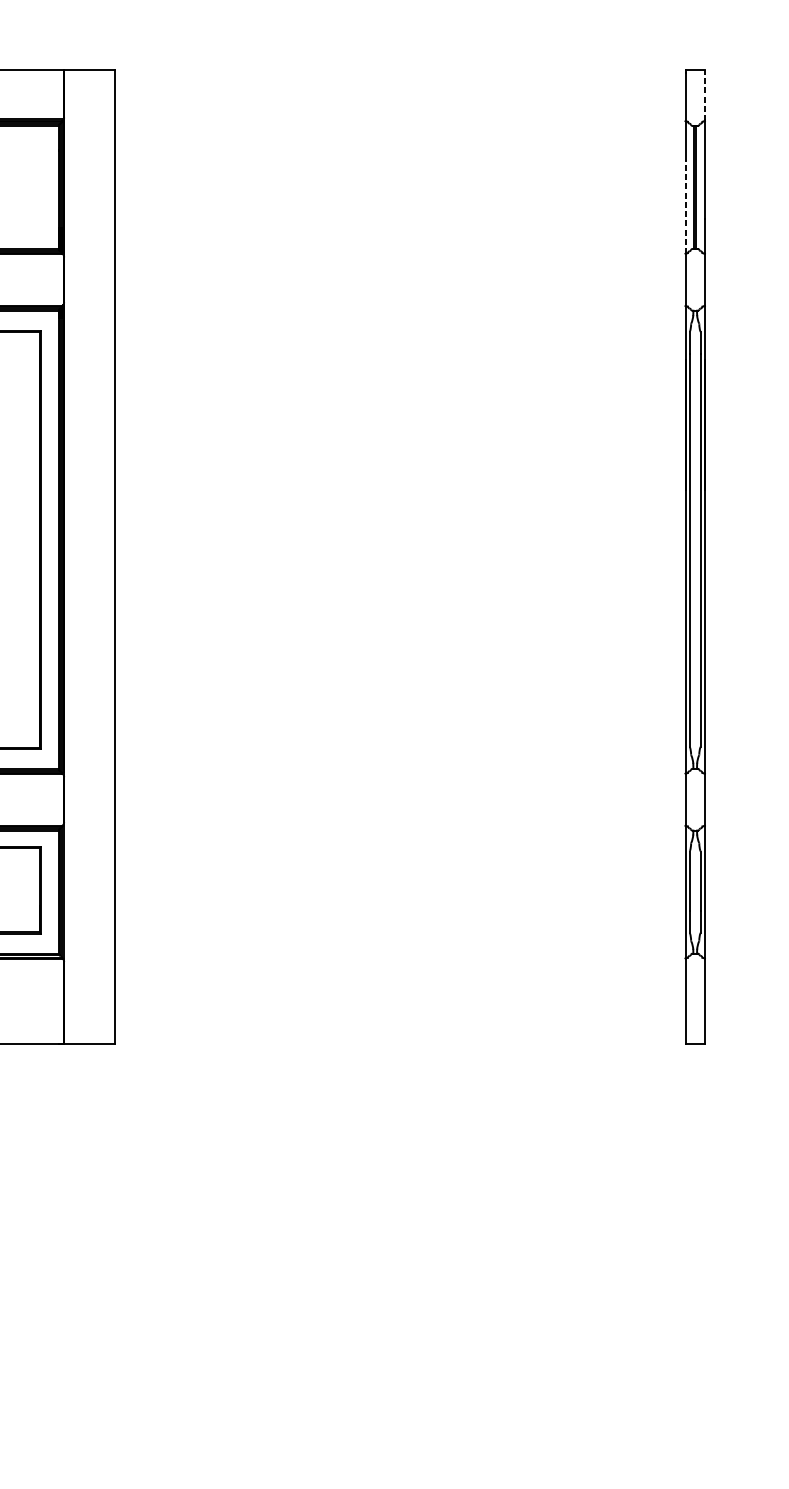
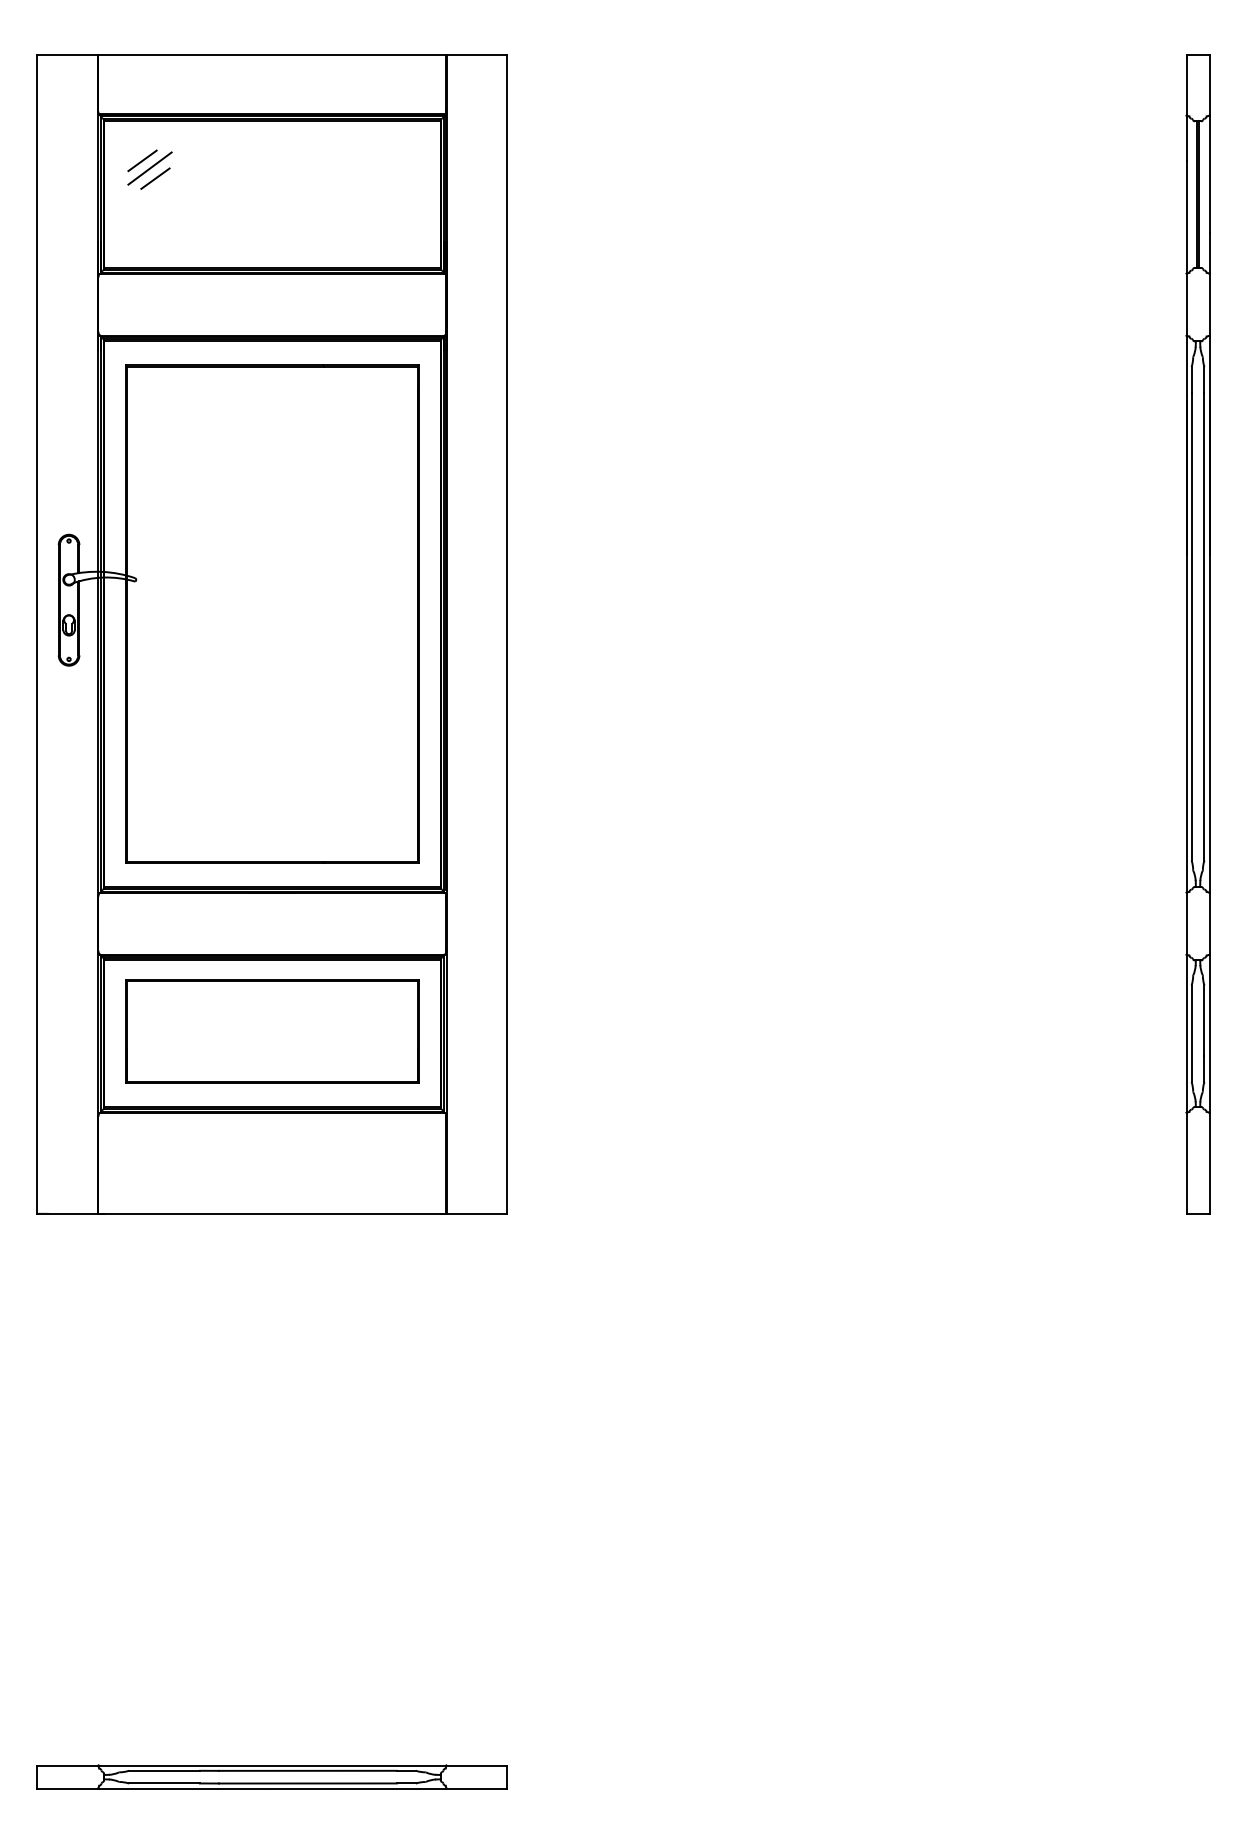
line: (704, 94) -> (1209, 84), dashed -> solid
line: (685, 206) -> (1186, 217), dashed -> solid

